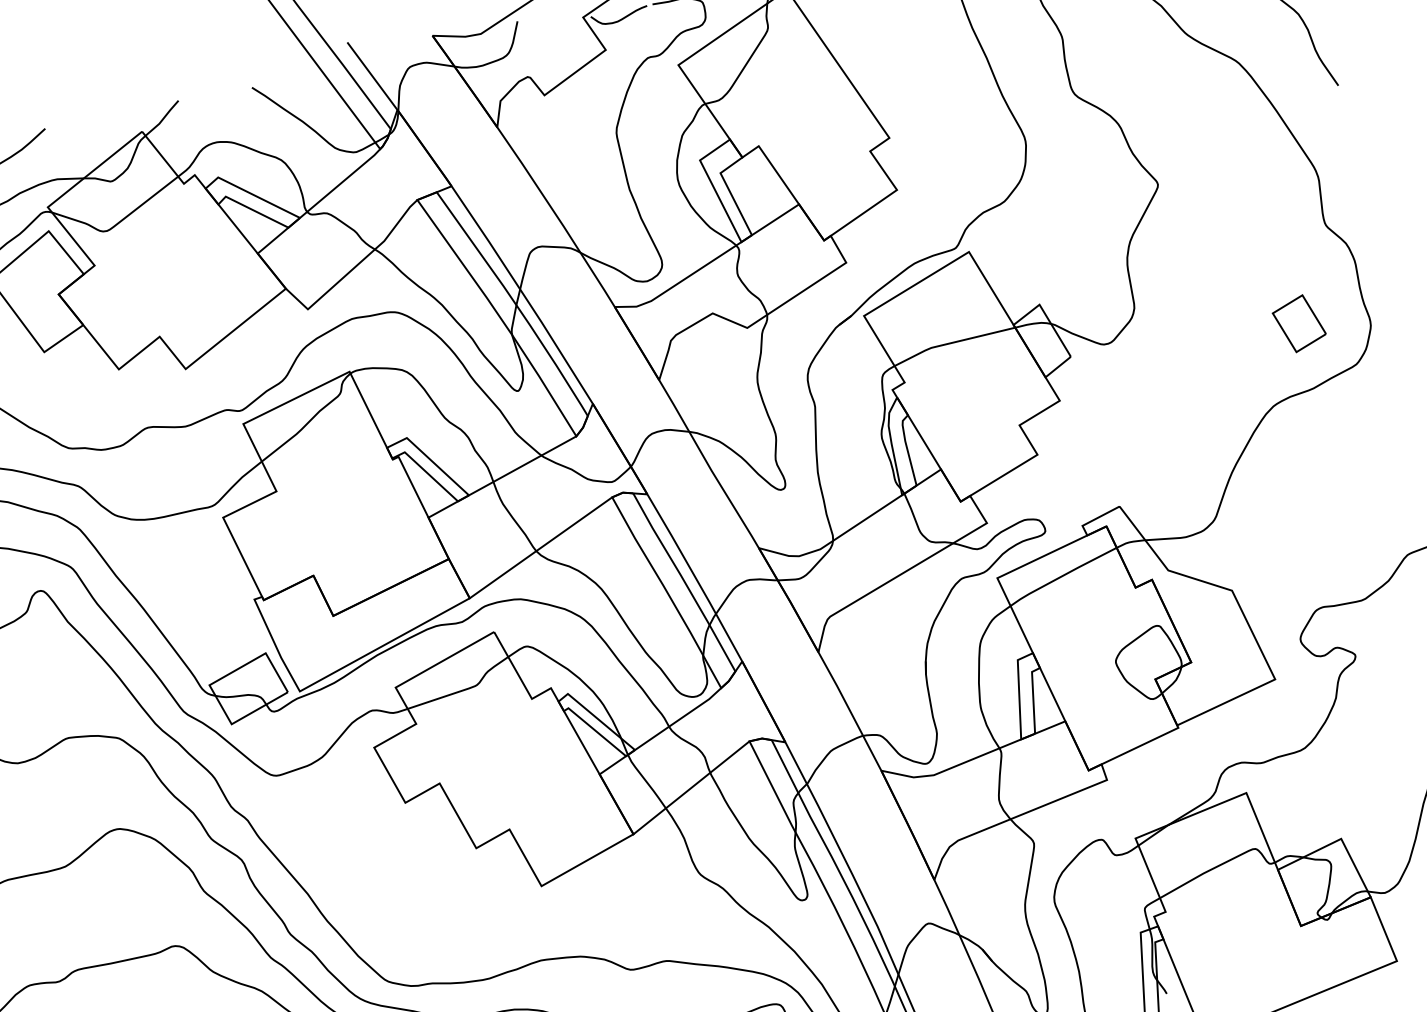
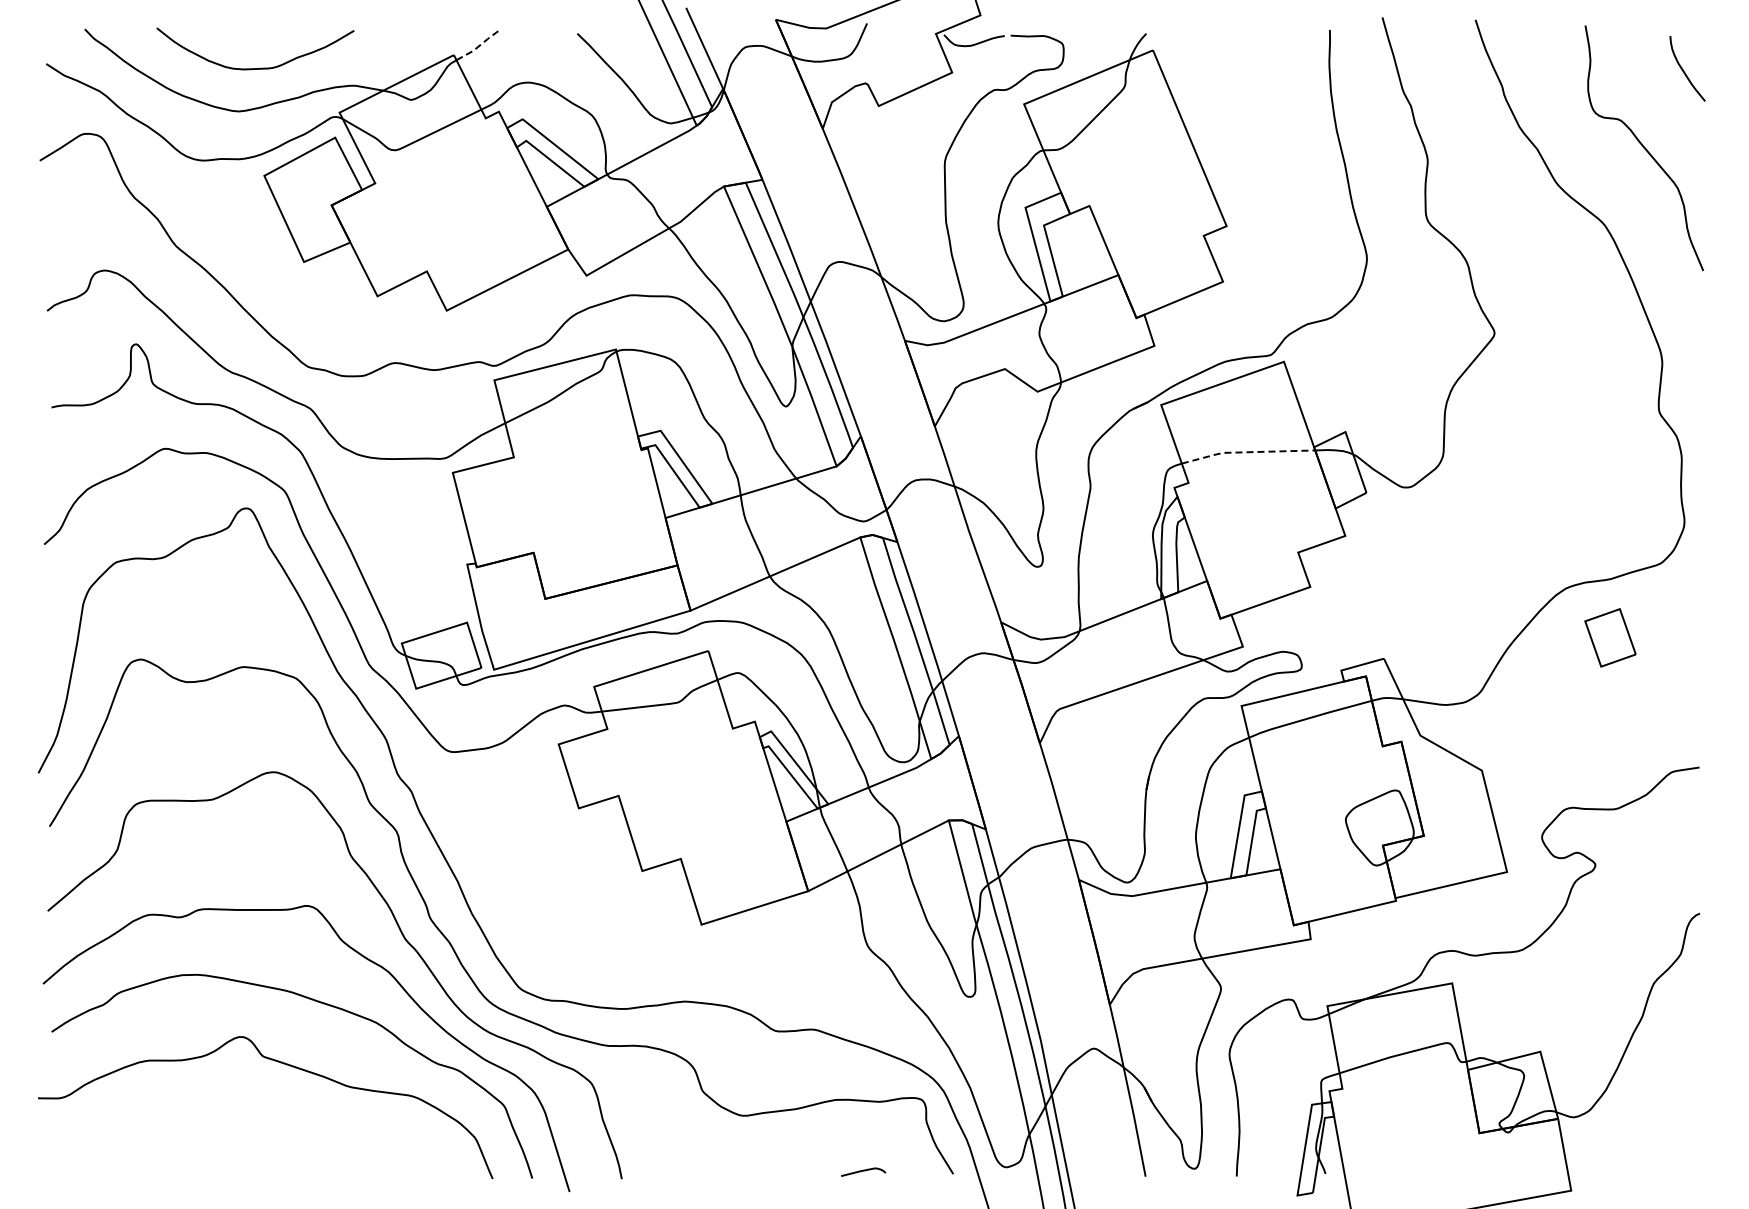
line: (163, 118) -> (478, 46), solid -> dashed
part: (1299, 323) -> (1610, 637), moved
line: (952, 343) -> (1246, 452), solid -> dashed

